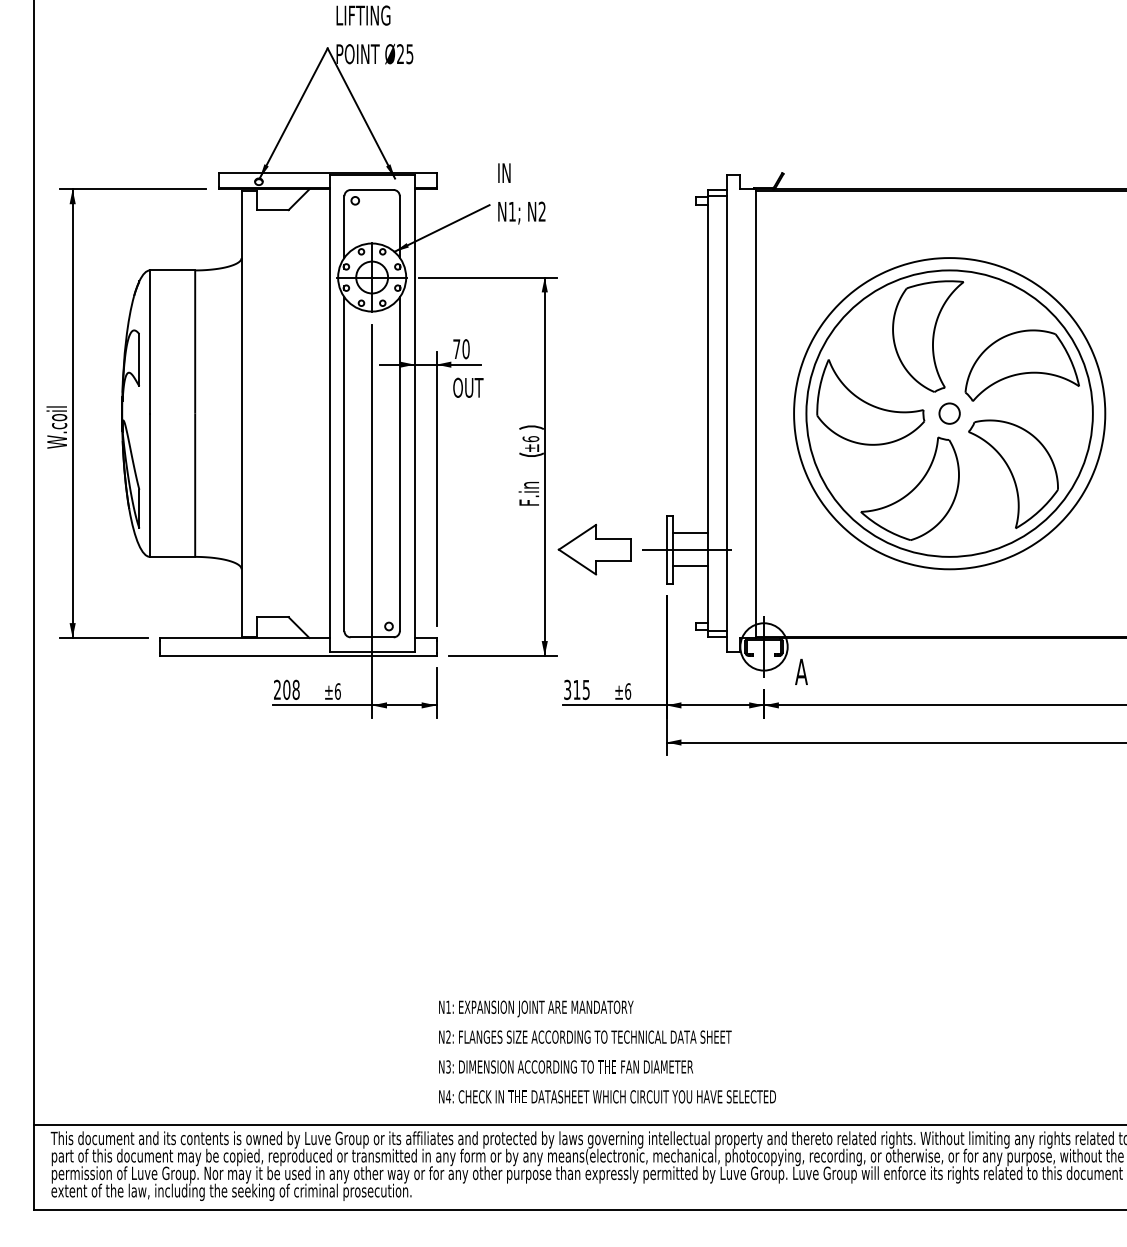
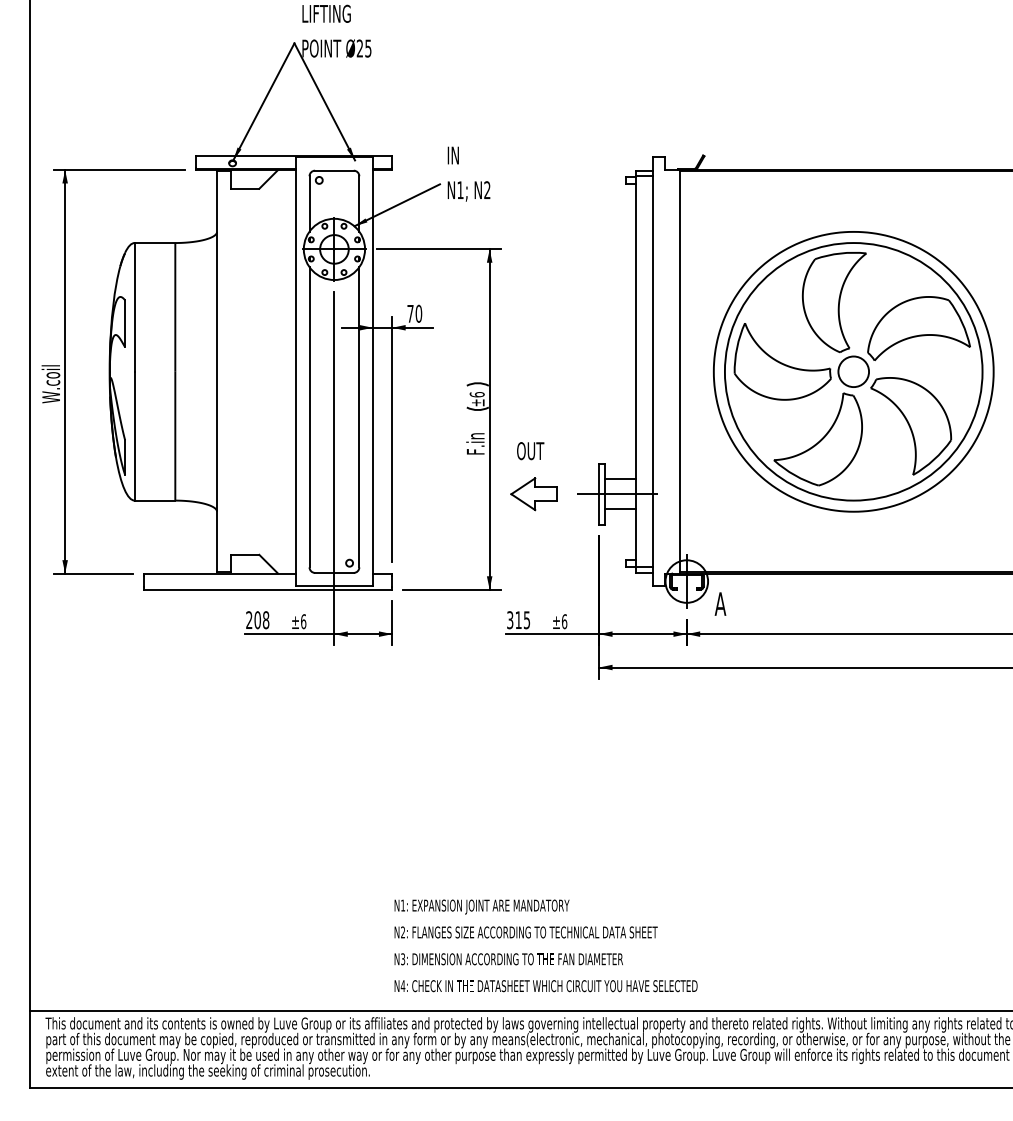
text: (468, 387) -> (530, 450), moved
circle: (949, 413) -> (853, 371), size x1.67
part: (593, 549) -> (533, 493), size x0.71

